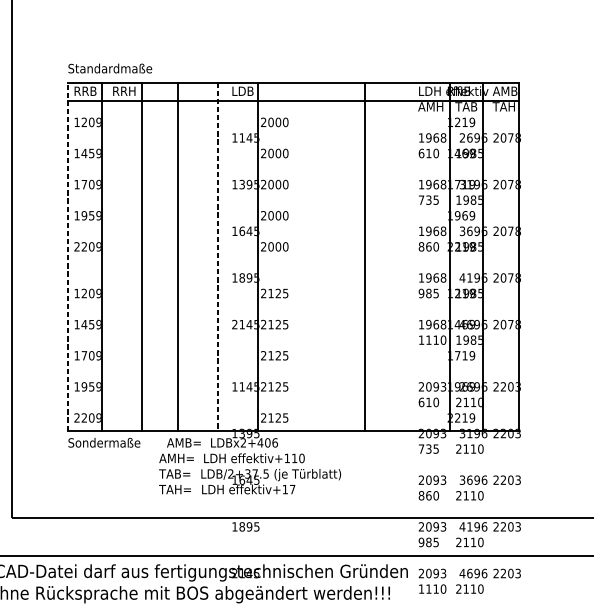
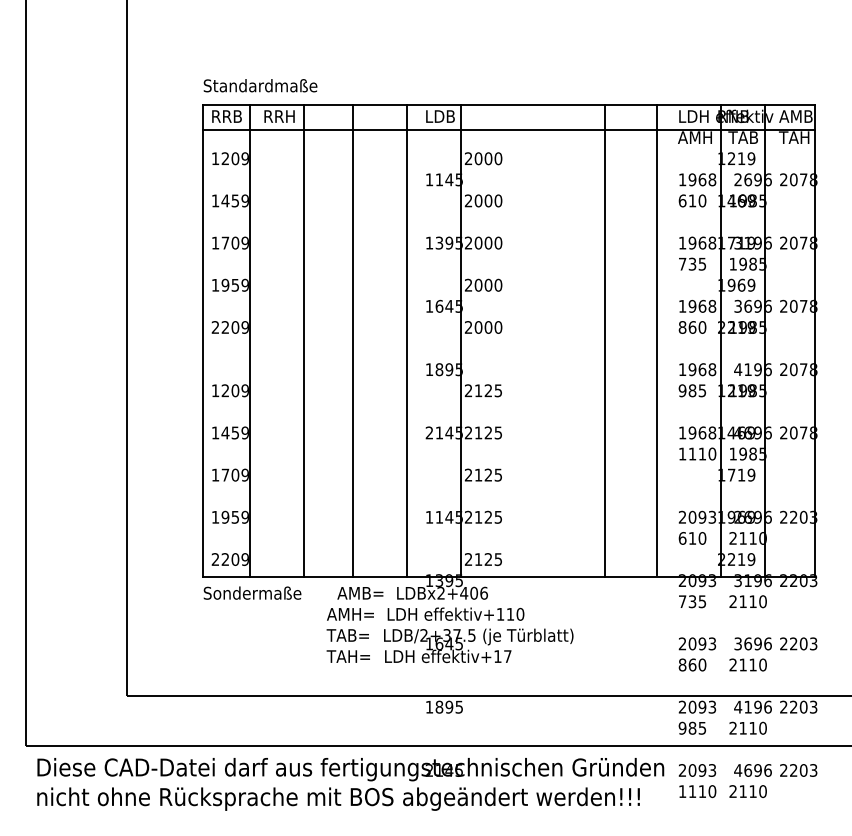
line: (403, 255) -> (657, 339), added
line: (67, 256) -> (202, 340), dashed -> solid
line: (217, 256) -> (406, 340), dashed -> solid

